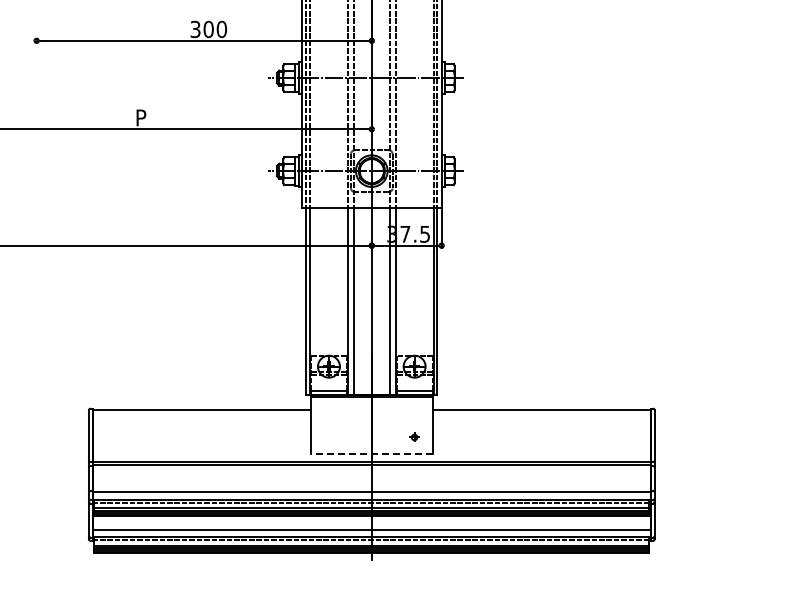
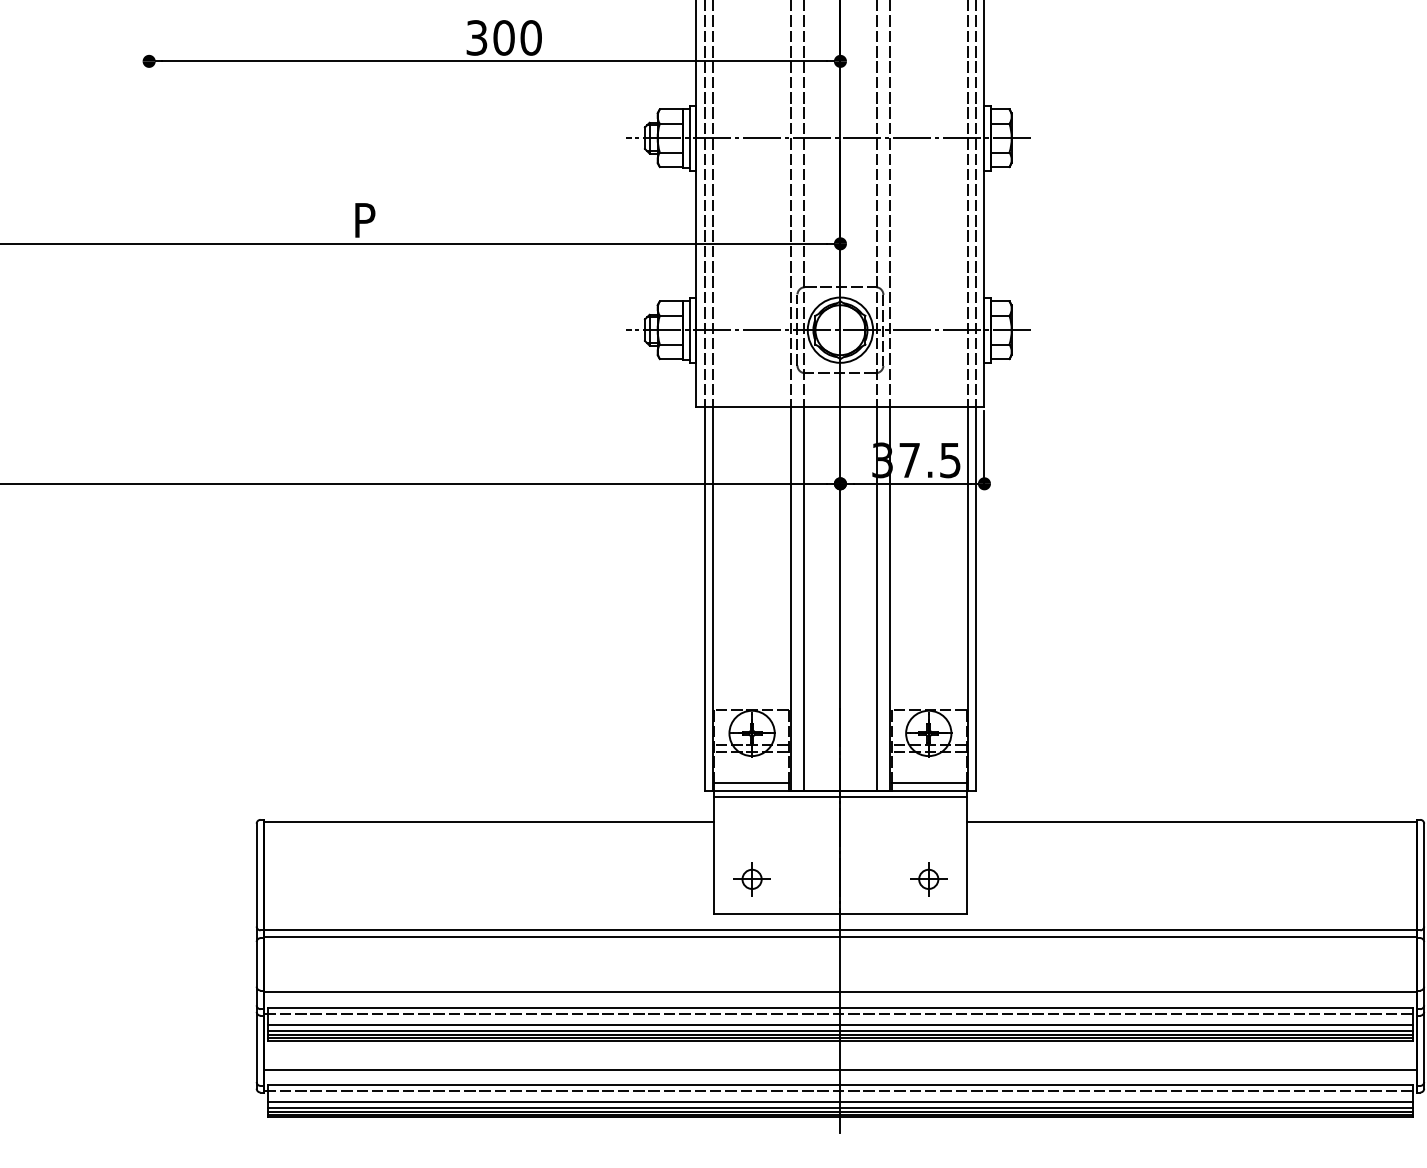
part: (328, 437) -> (751, 879), added
part: (414, 437) -> (928, 879), size x1.67
line: (371, 454) -> (839, 914), dashed -> solid

